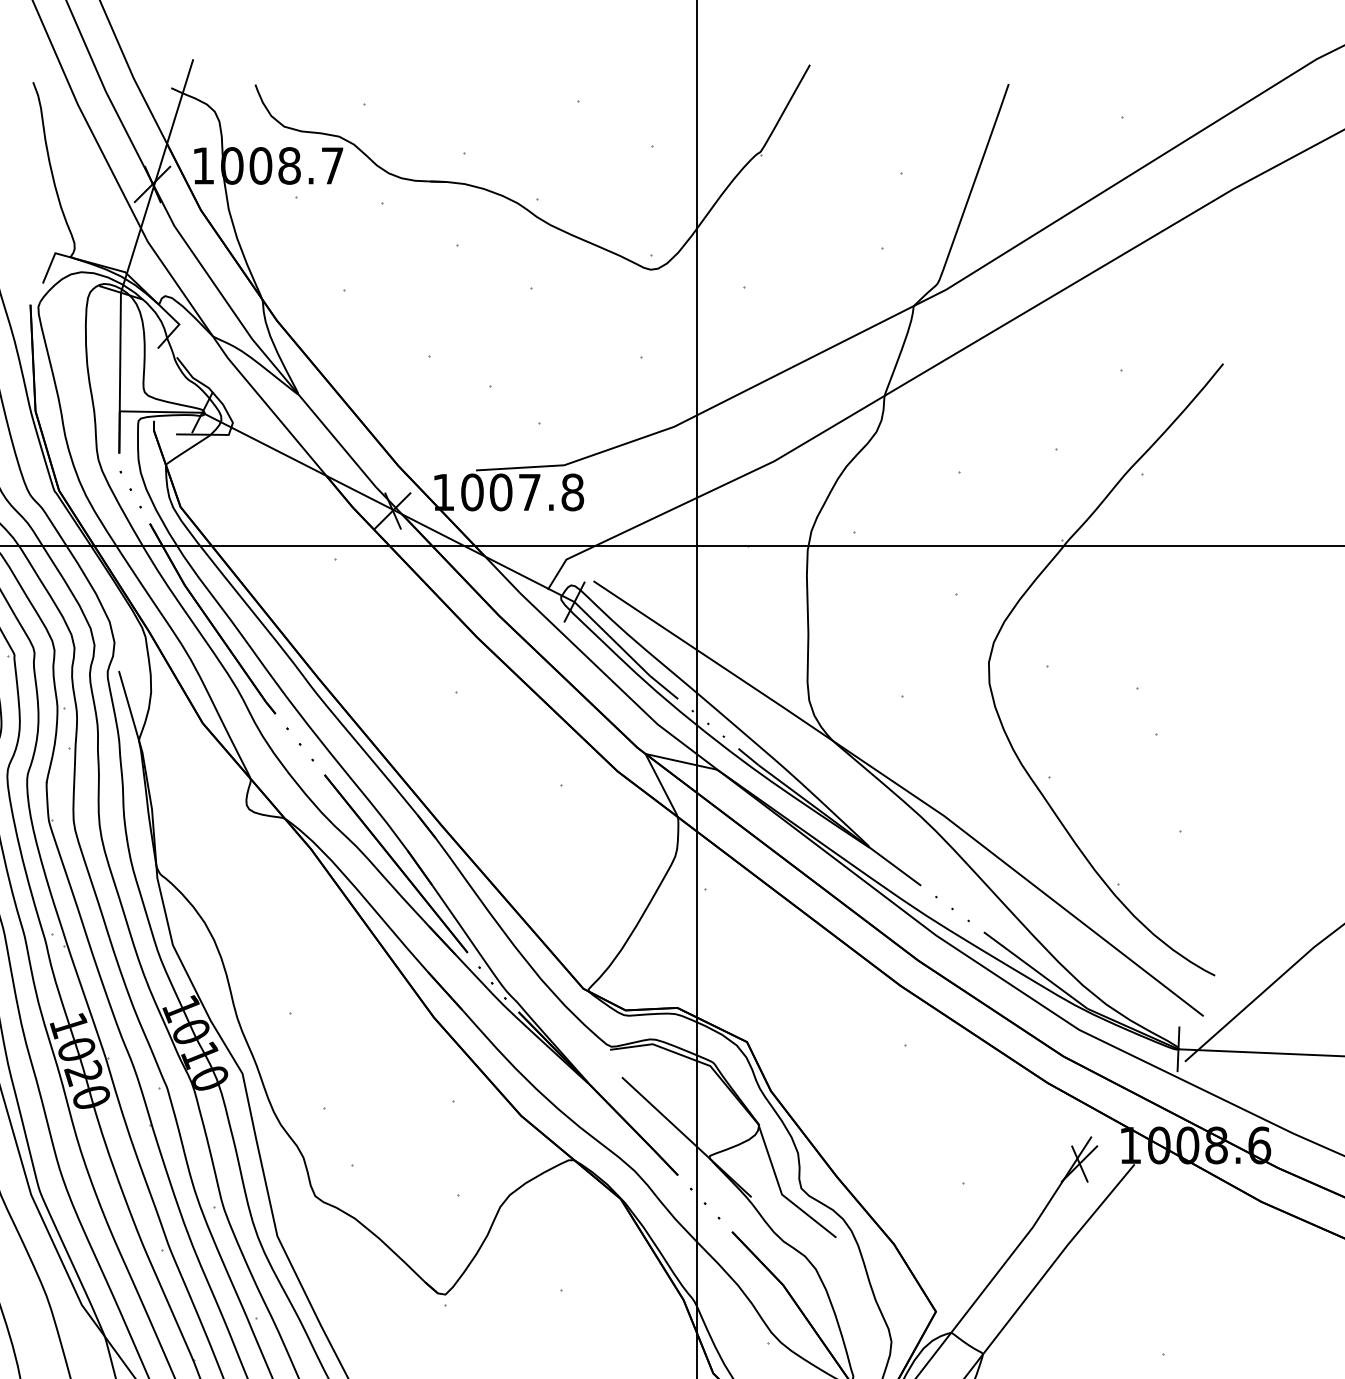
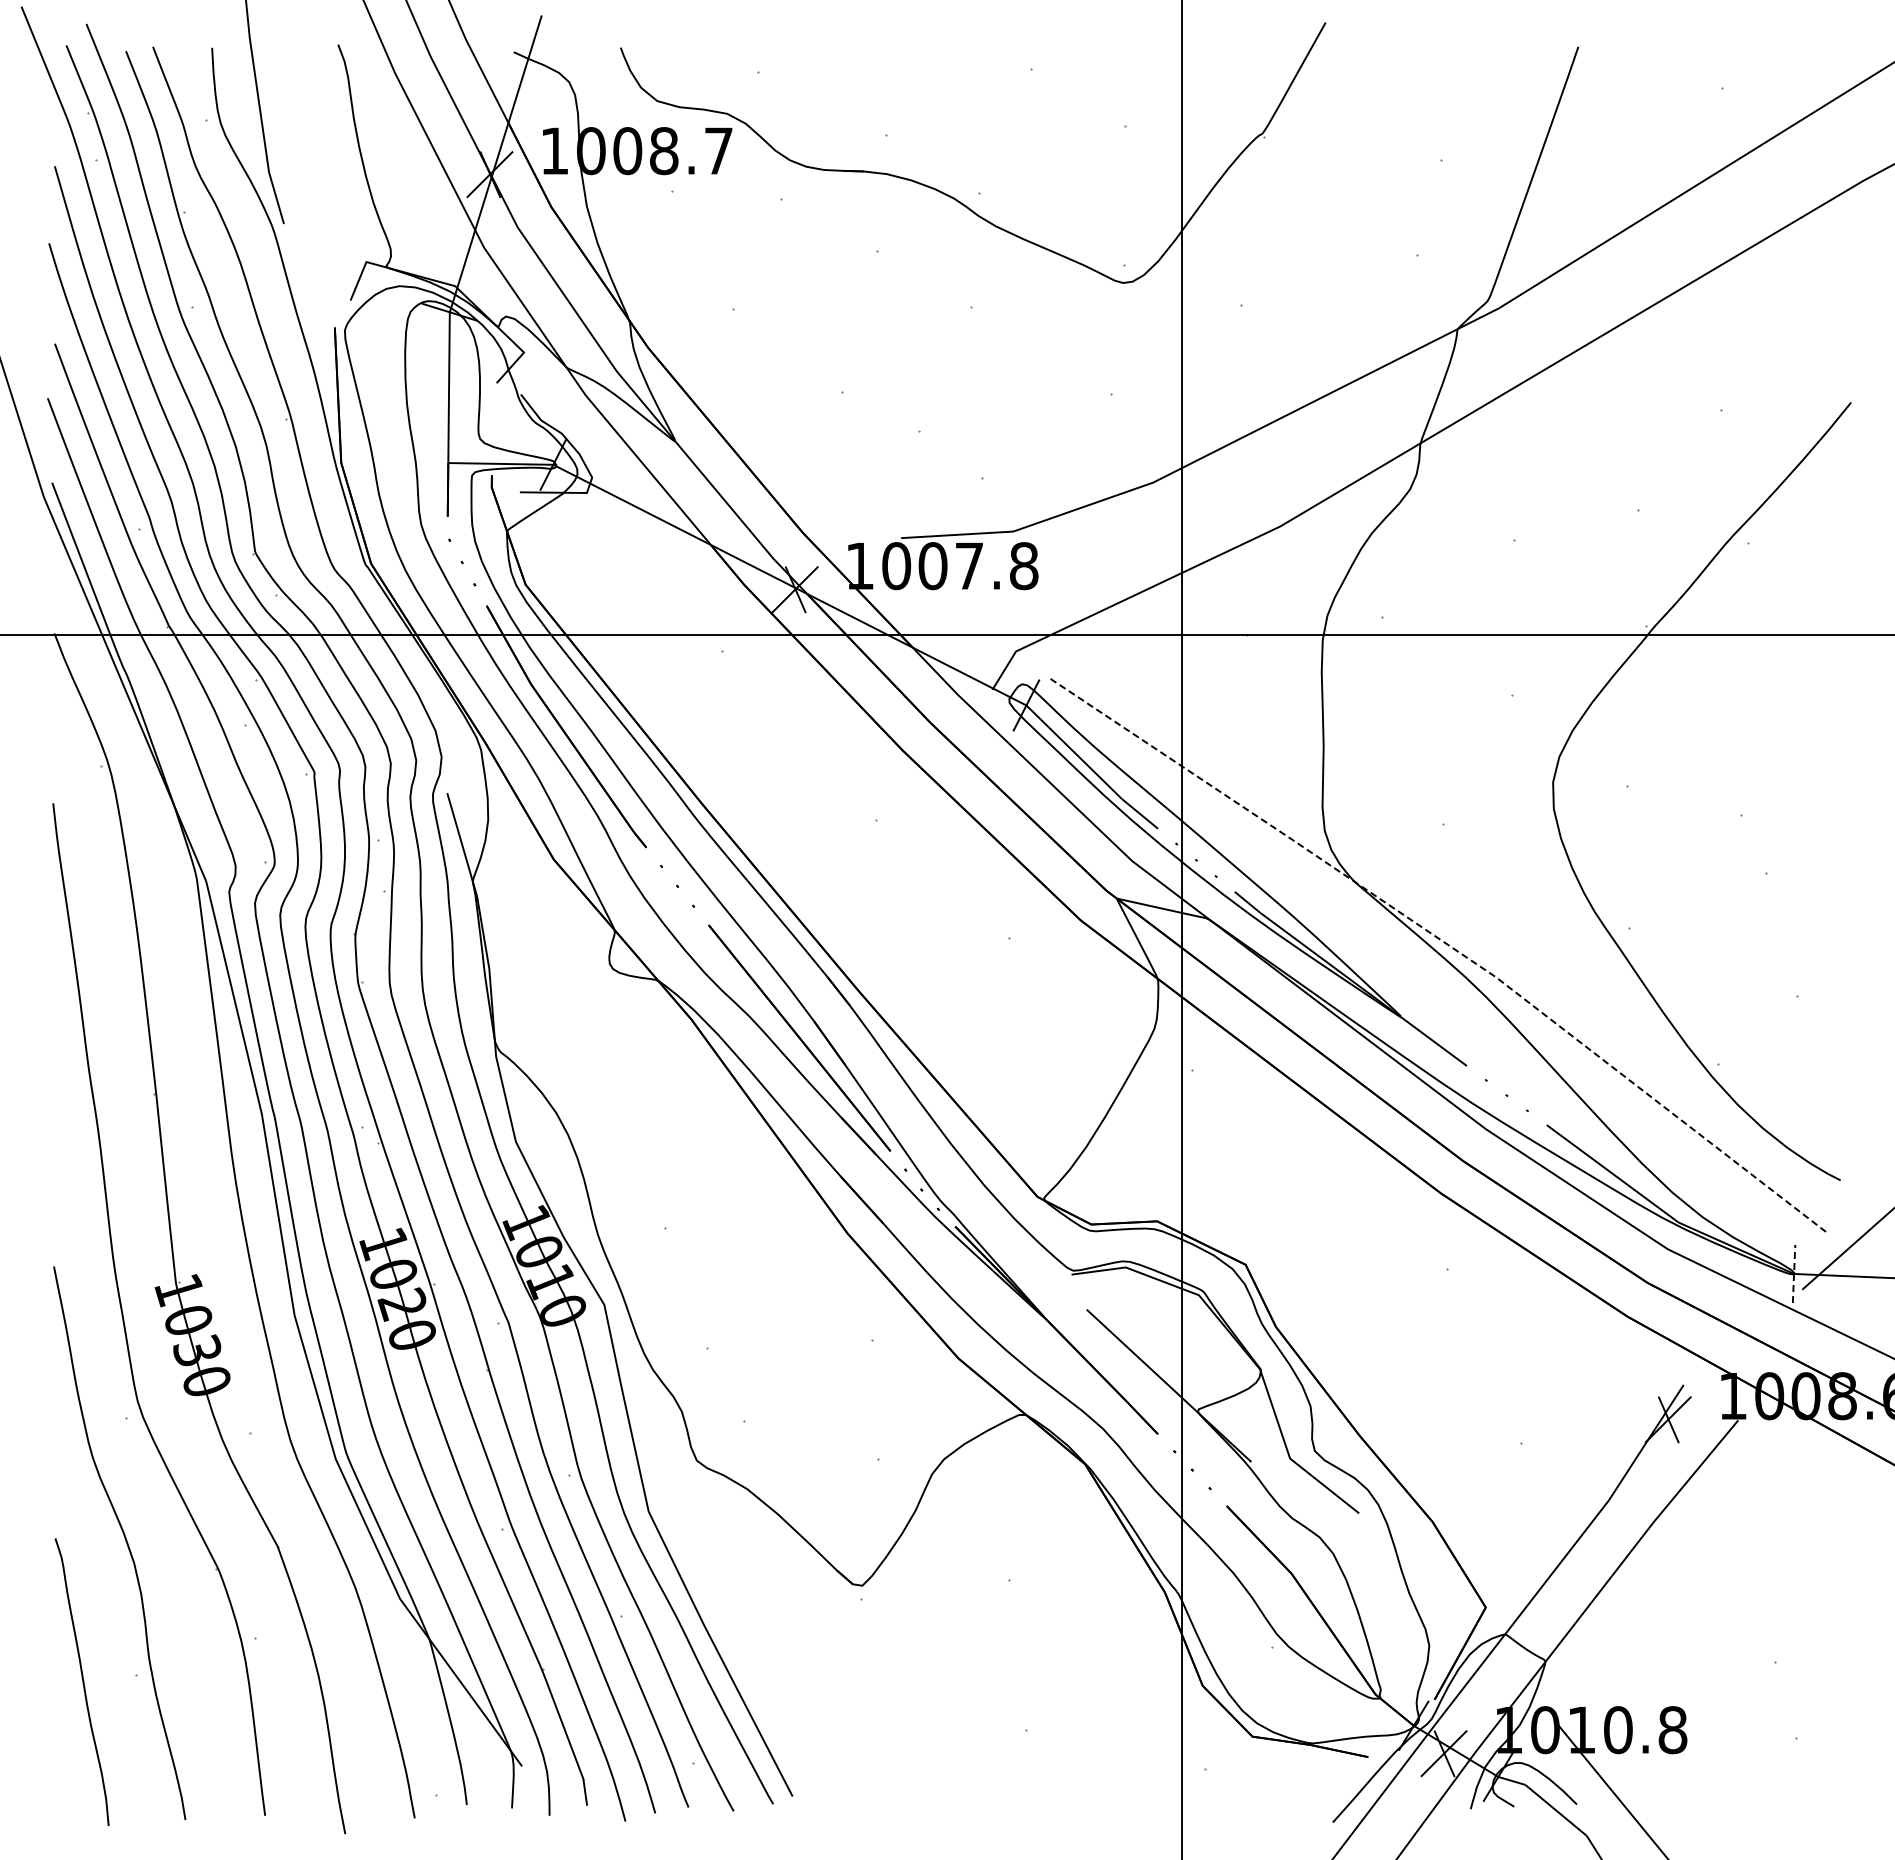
line: (905, 789) -> (1446, 943), solid -> dashed
line: (1178, 1048) -> (1794, 1273), solid -> dashed

